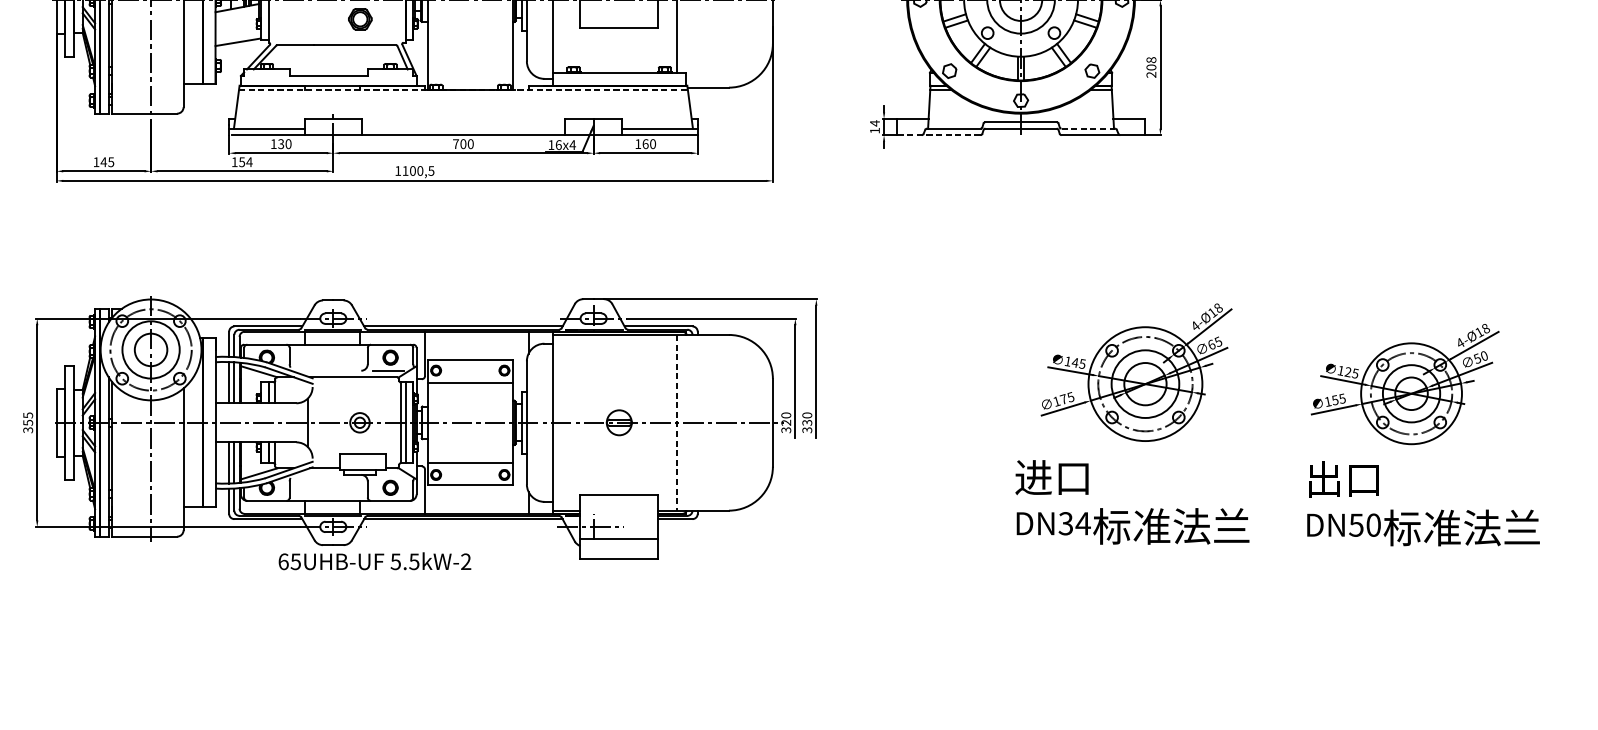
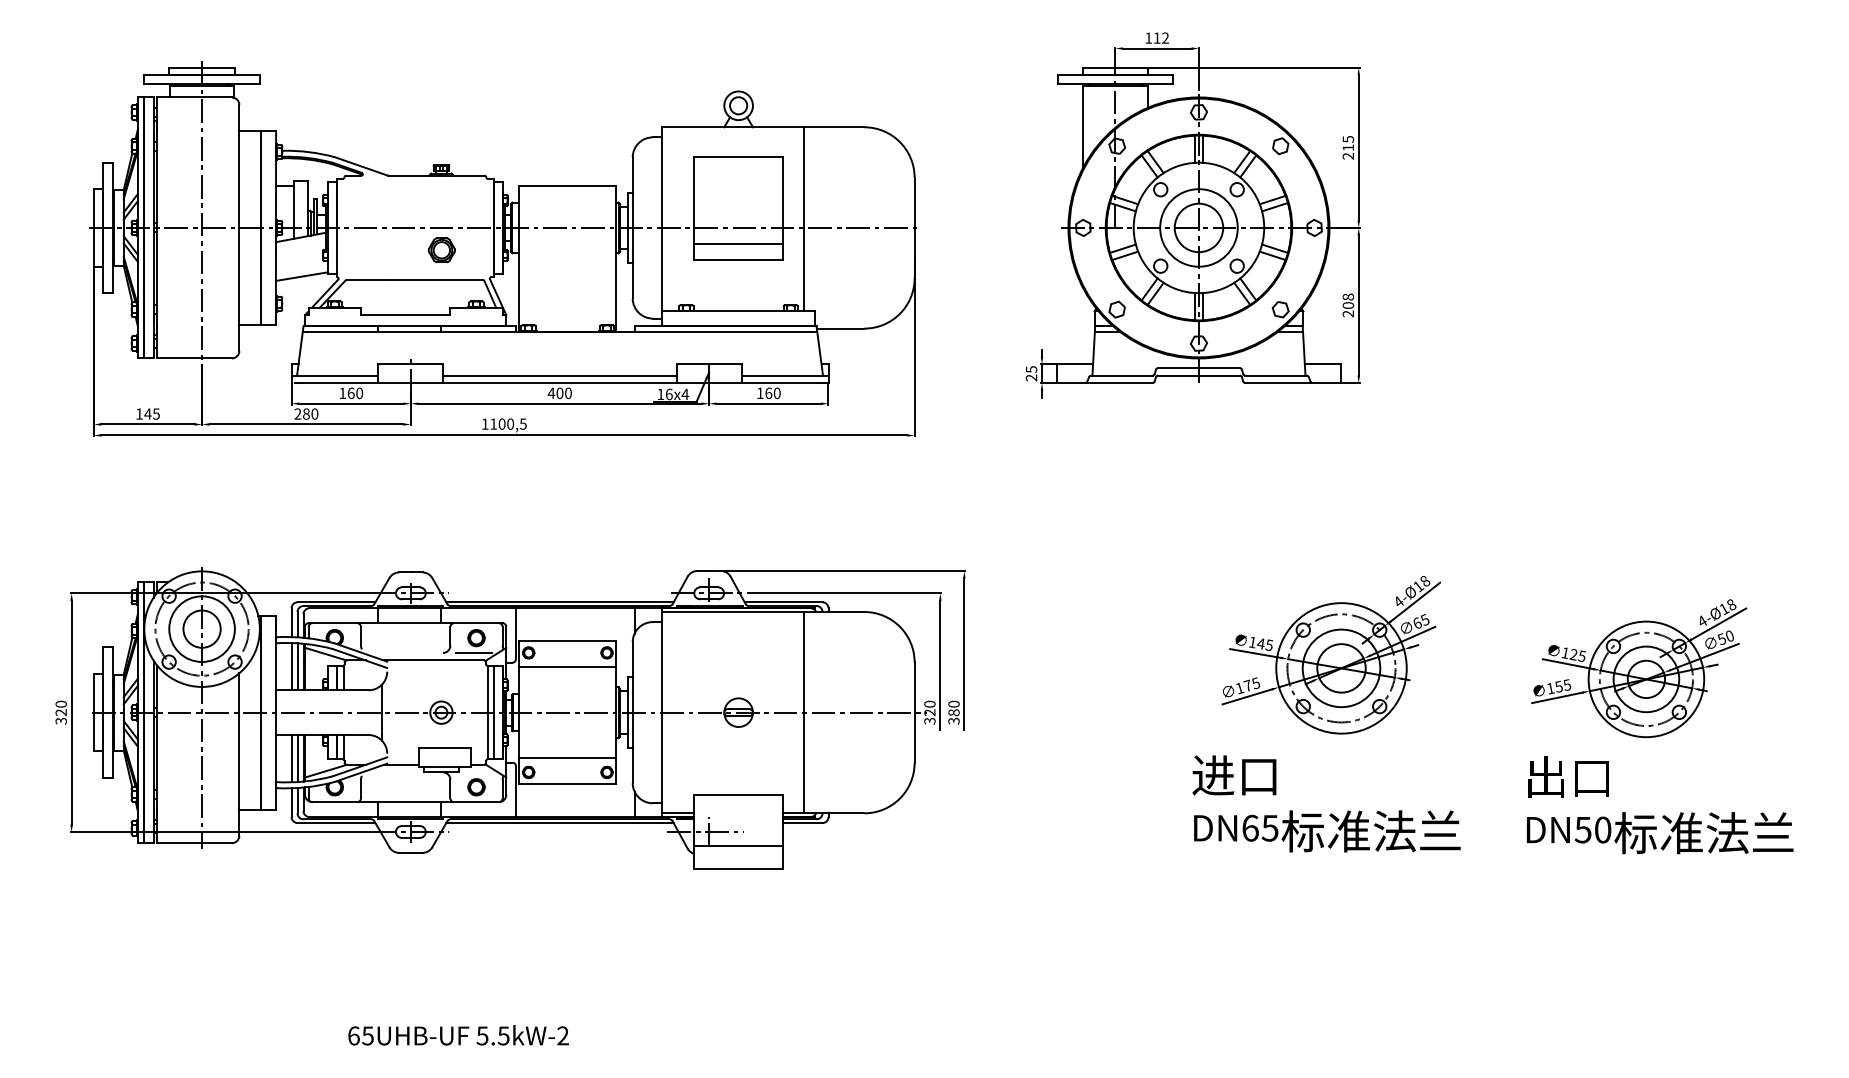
line: (619, 13) -> (738, 243), added
line: (463, 90) -> (560, 331), dashed -> solid
text: (874, 126) -> (1031, 373), 14 -> 25
line: (462, 128) -> (559, 375), added
line: (1088, 128) -> (1276, 375), dashed -> solid
line: (938, 135) -> (1104, 383), dashed -> solid
text: (280, 143) -> (350, 392), 130 -> 160
text: (456, 143) -> (551, 392), 700 -> 400
text: (242, 161) -> (306, 413), 154 -> 280
text: (27, 419) -> (60, 708), 355 -> 320
line: (676, 422) -> (804, 712), dashed -> solid
text: (806, 422) -> (953, 712), 330 -> 380
text: (1074, 523) -> (1260, 827), DN34 -> DN65
text: (374, 561) -> (458, 1035), moved

